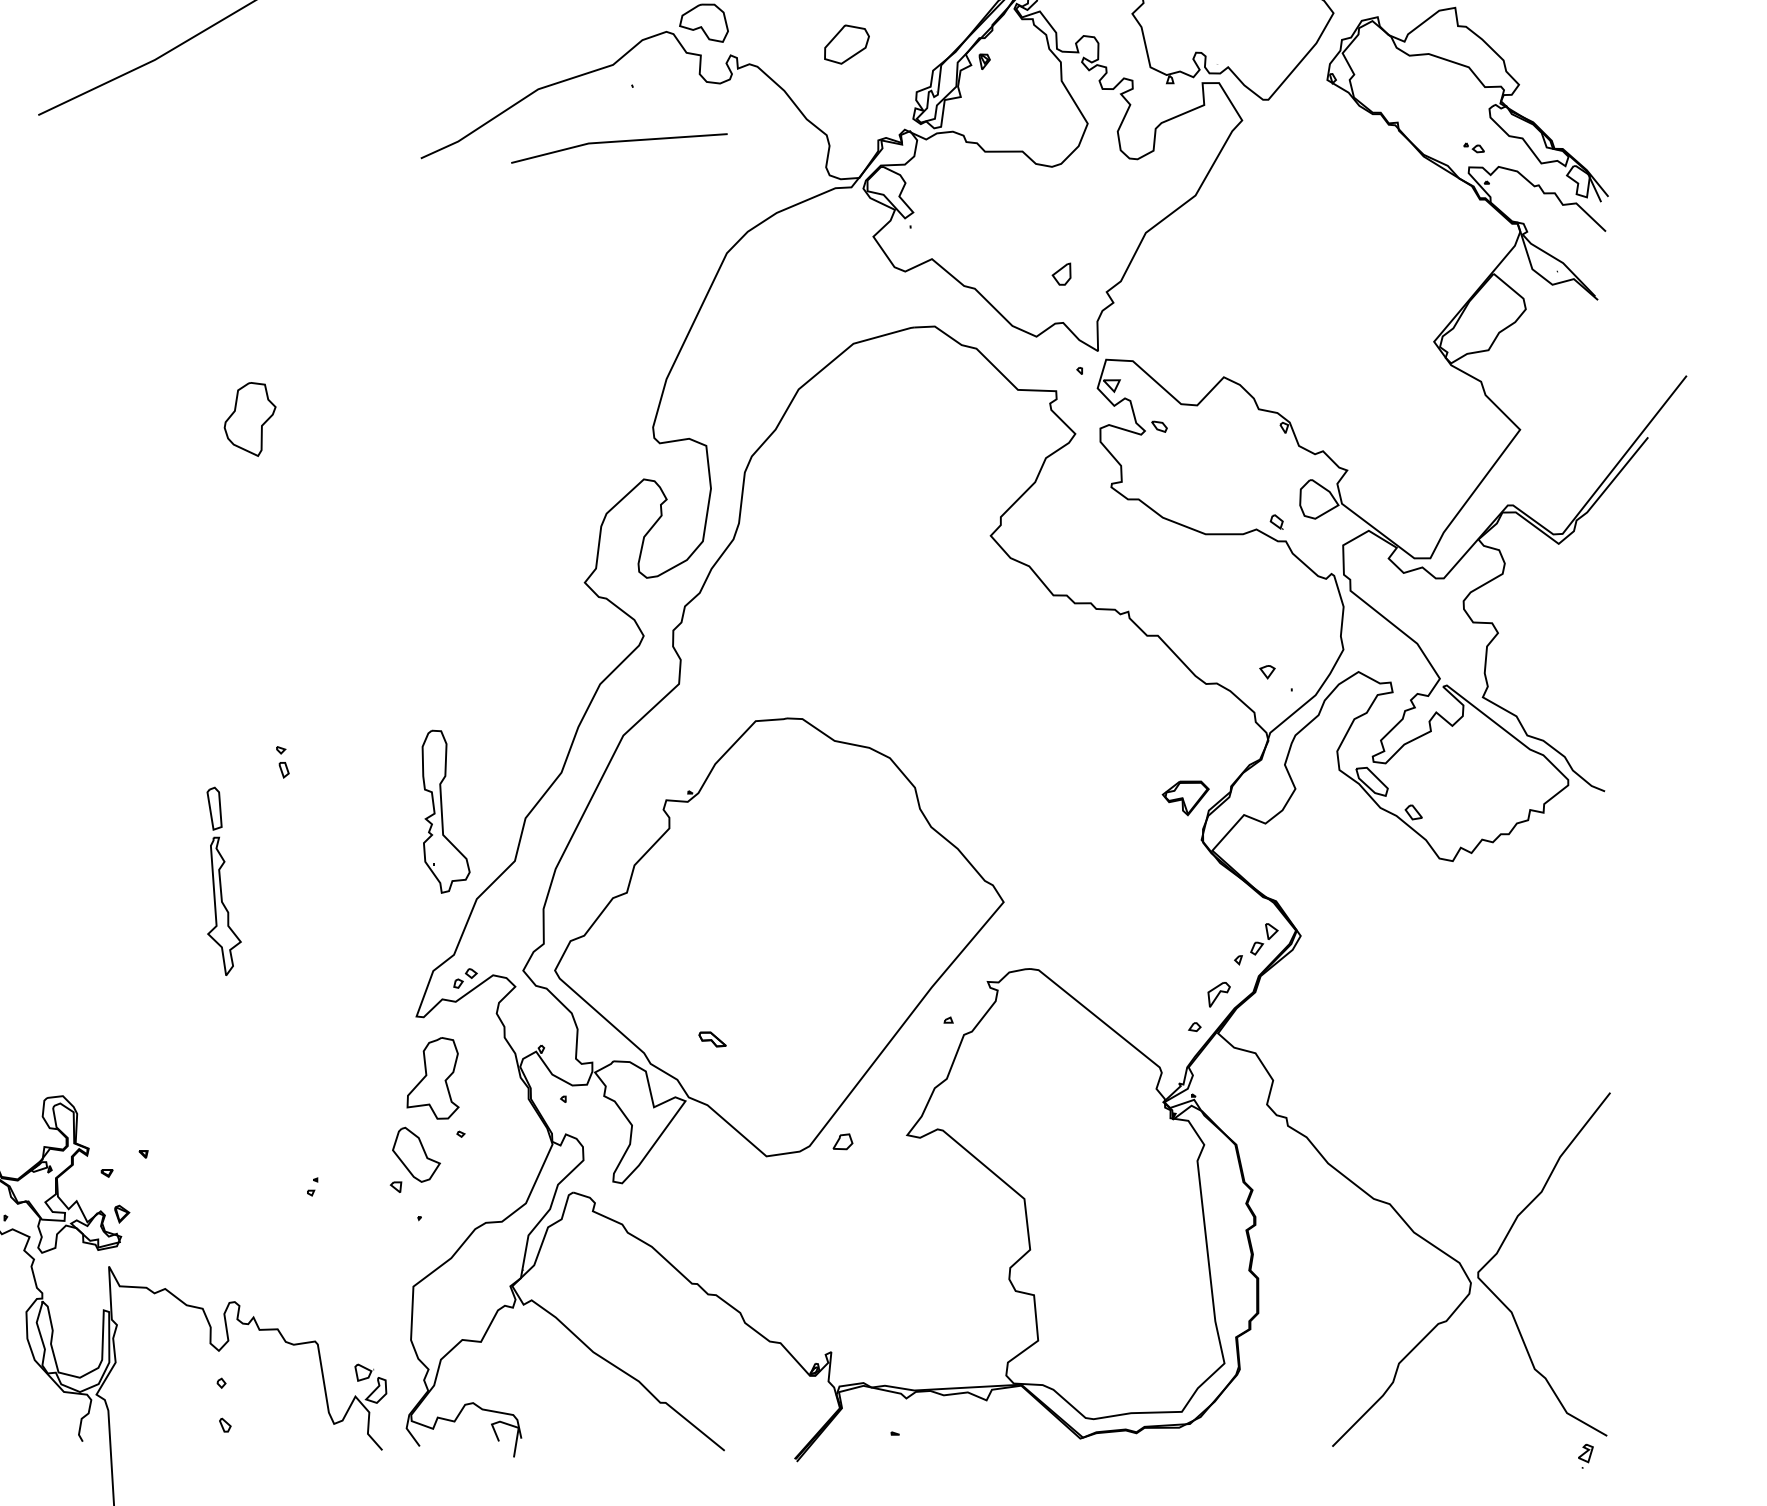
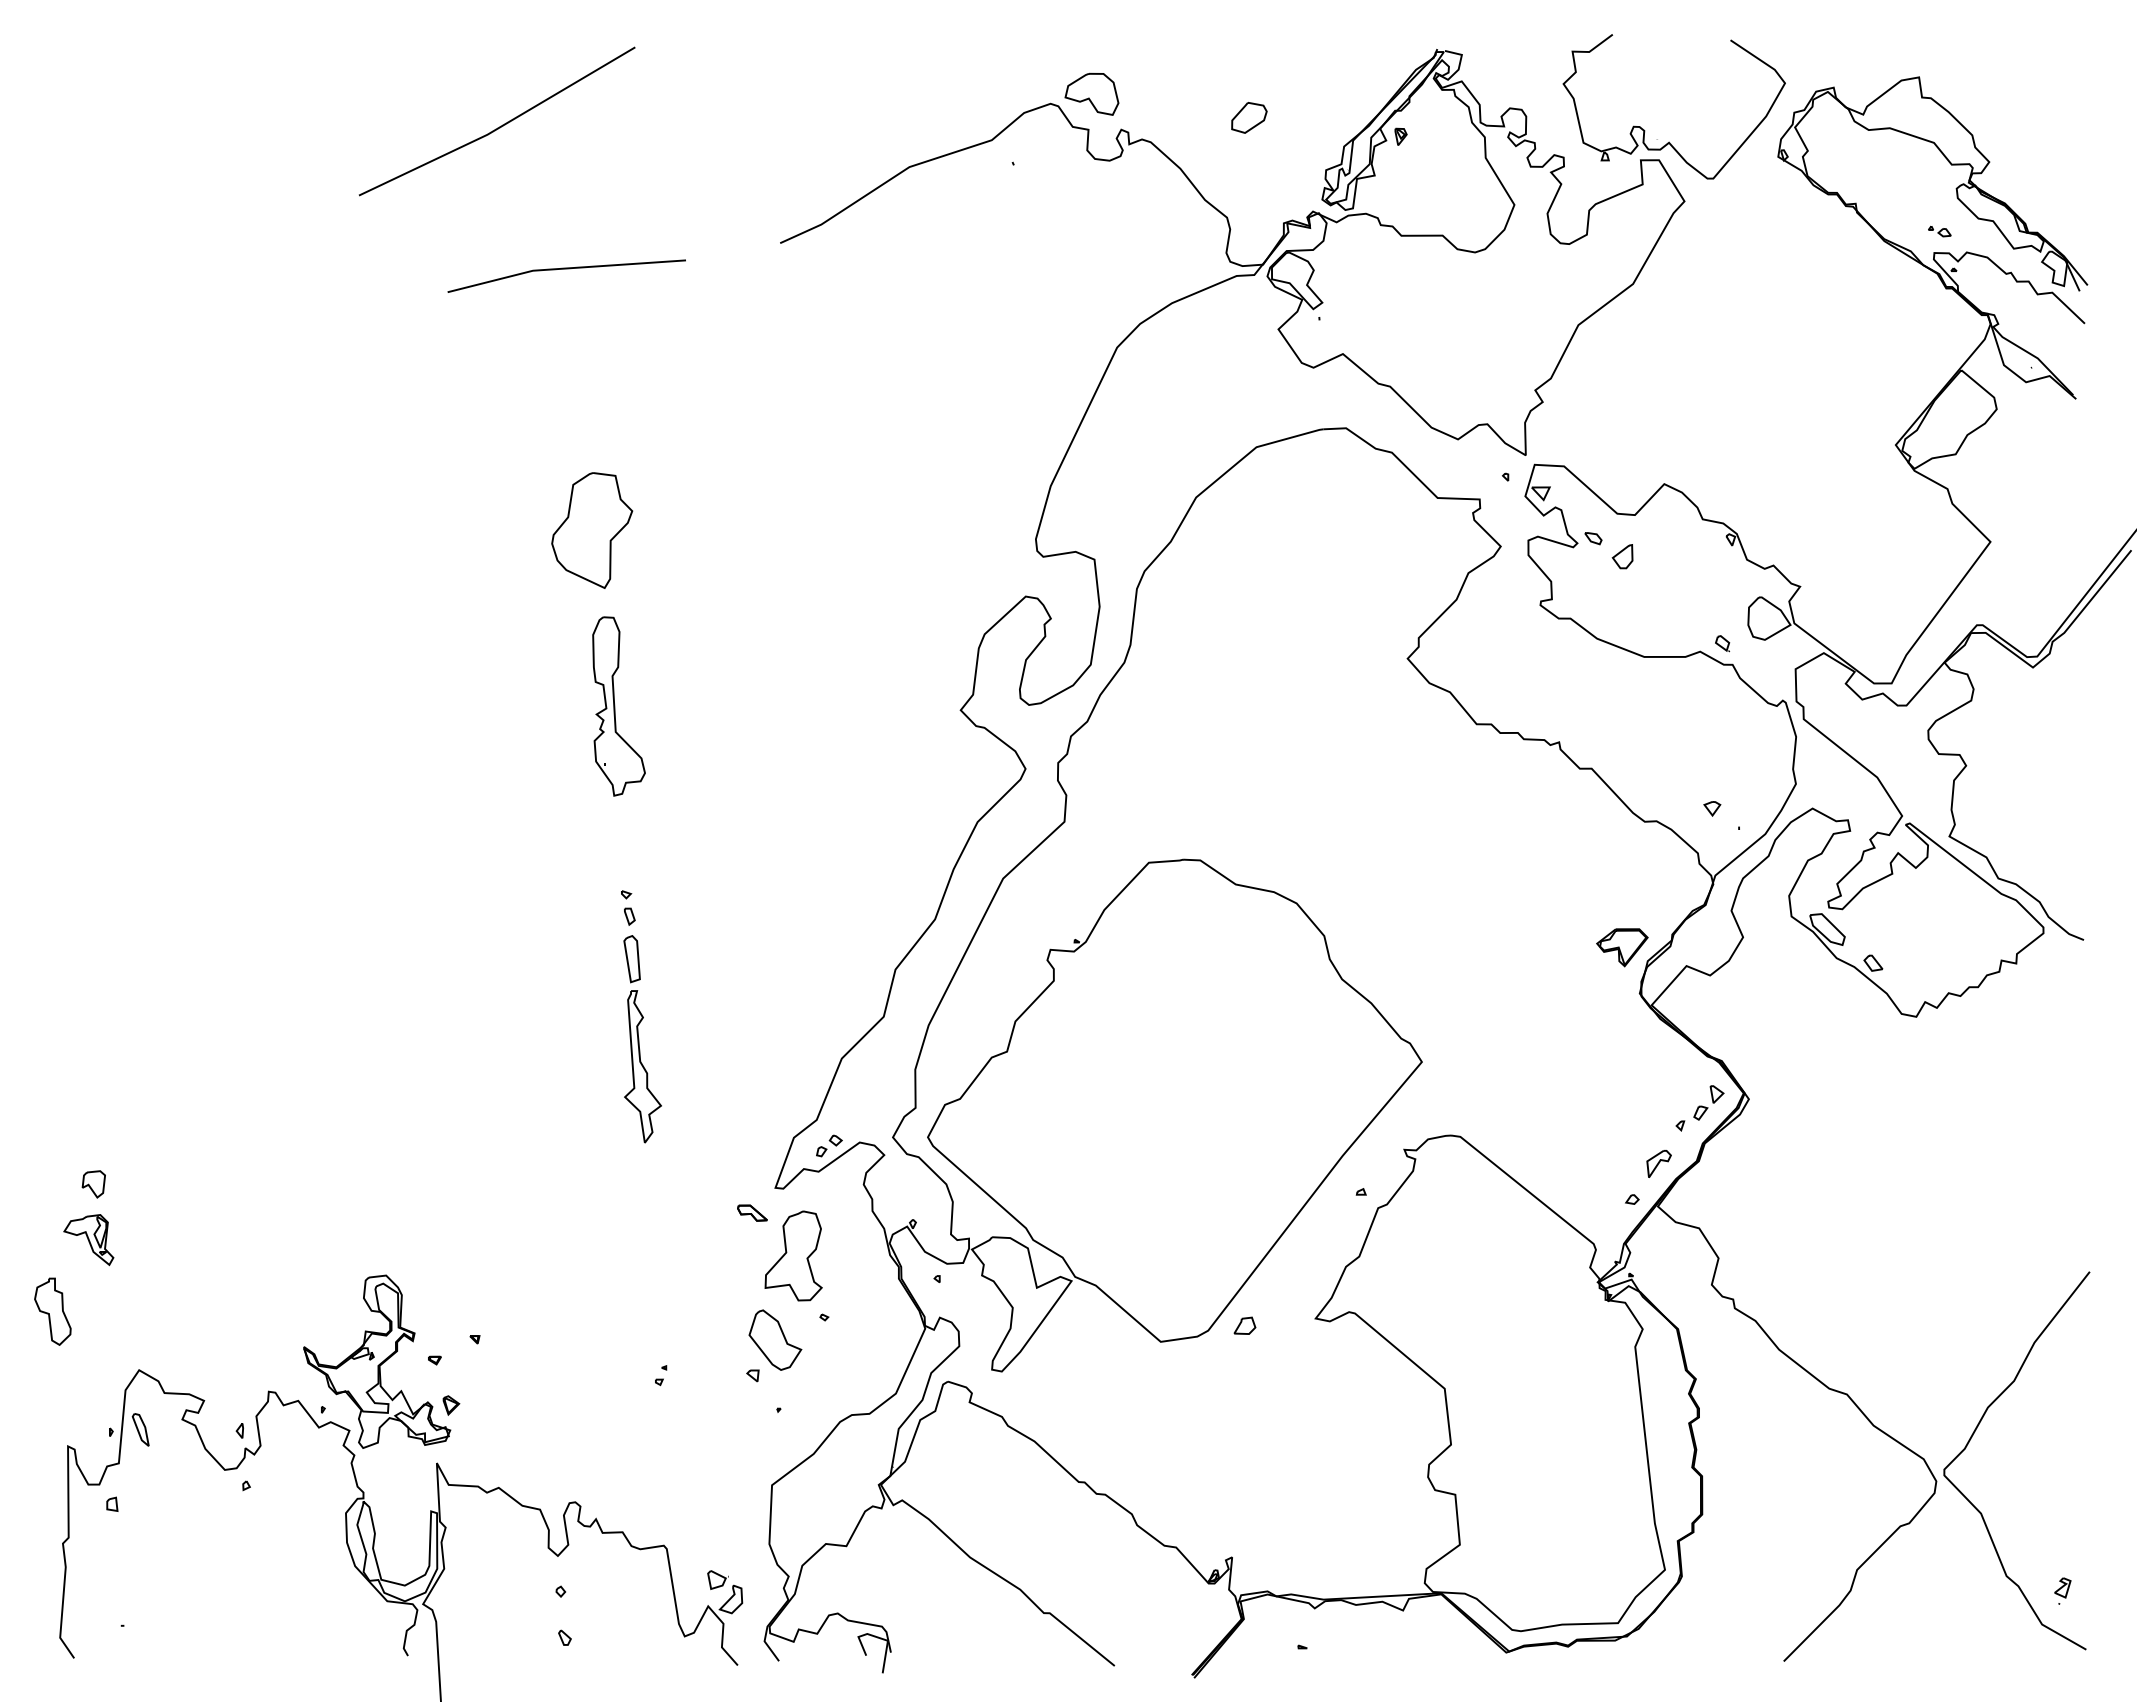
part: (847, 44) -> (1249, 117), size x0.71
line: (619, 142) -> (566, 269), moved
part: (1061, 274) -> (1622, 556), moved
part: (250, 419) -> (592, 530), size x1.43
part: (445, 811) -> (618, 706), moved
part: (224, 881) -> (642, 1039), moved
part: (712, 1038) -> (752, 1212), moved
part: (1585, 1455) -> (2062, 1590), moved

